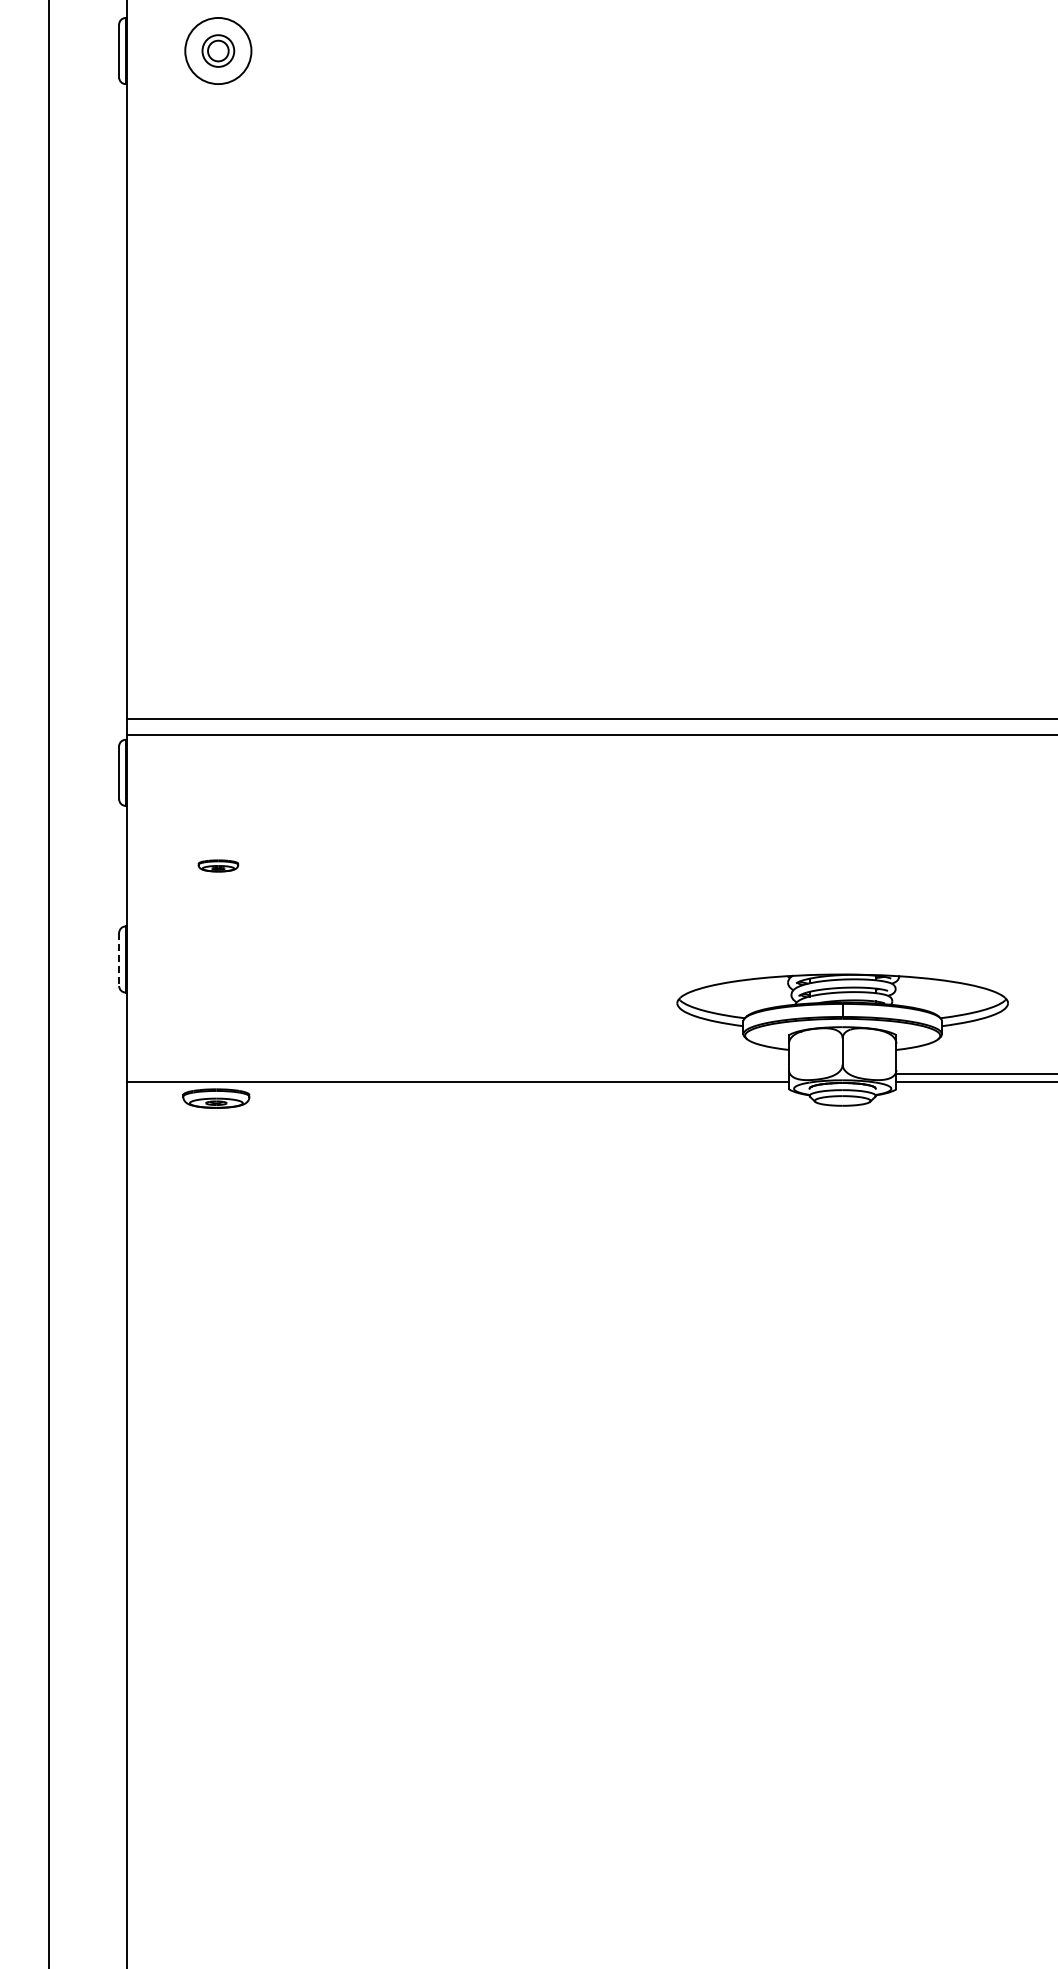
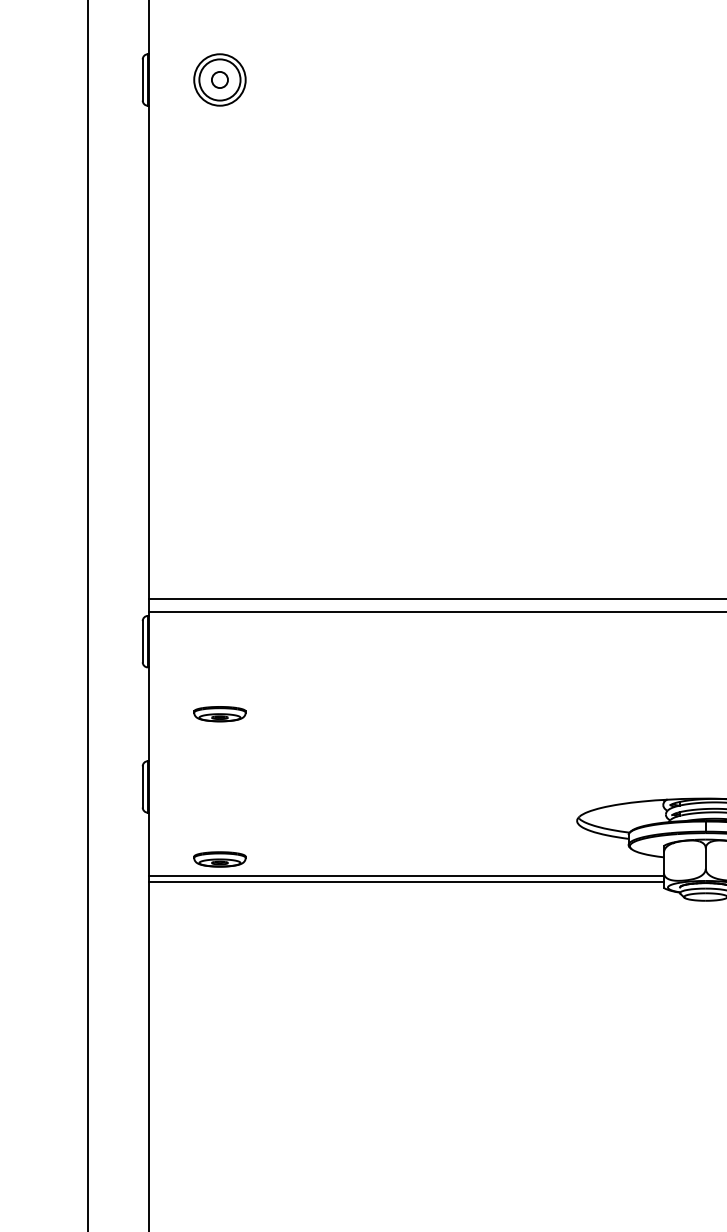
circle: (217, 50) -> (219, 79), size x1.67
part: (218, 865) -> (220, 713), size x1.67
line: (119, 960) -> (143, 787), dashed -> solid
line: (457, 1073) -> (406, 875), added
part: (216, 1098) -> (220, 859), moved

